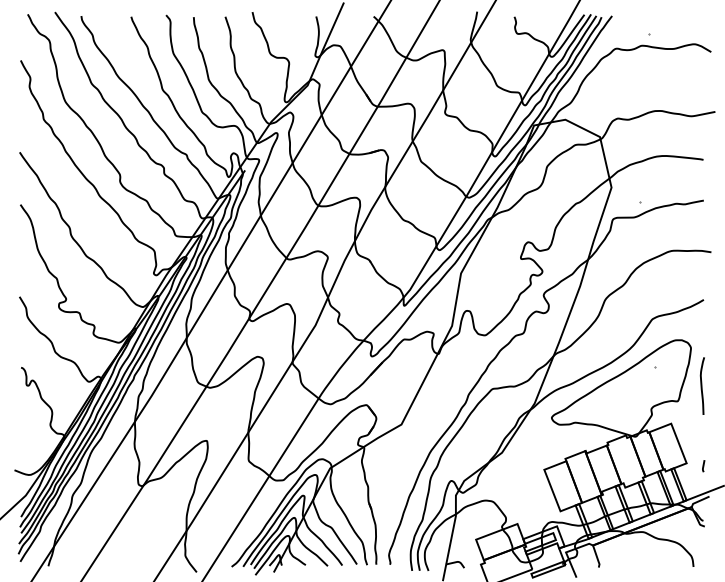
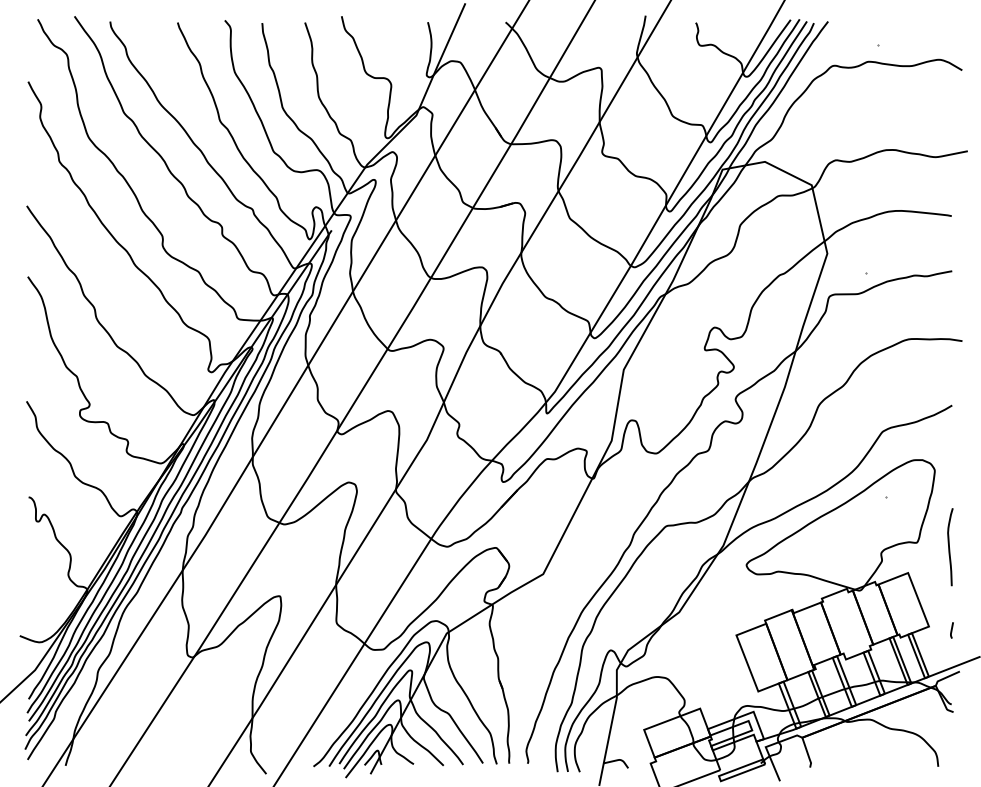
curve: (701, 386) -> (949, 547), moved

